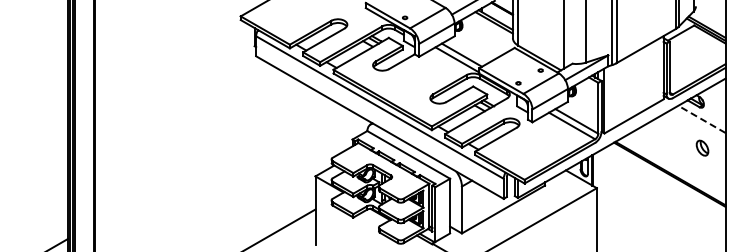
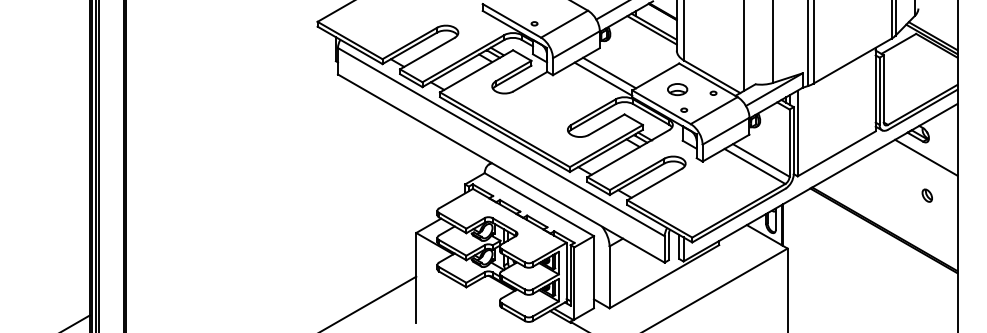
part: (513, 67) -> (677, 89), added
line: (701, 119) -> (925, 157), dashed -> solid
part: (702, 147) -> (927, 194), size x0.62

